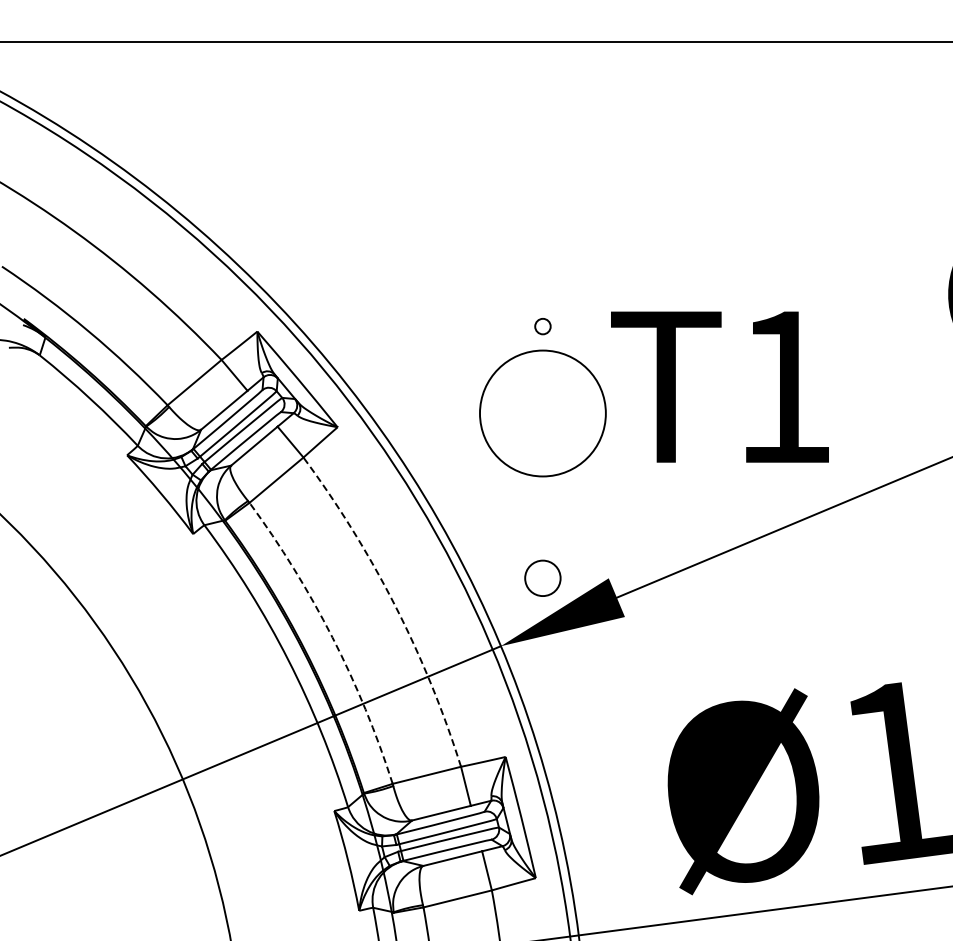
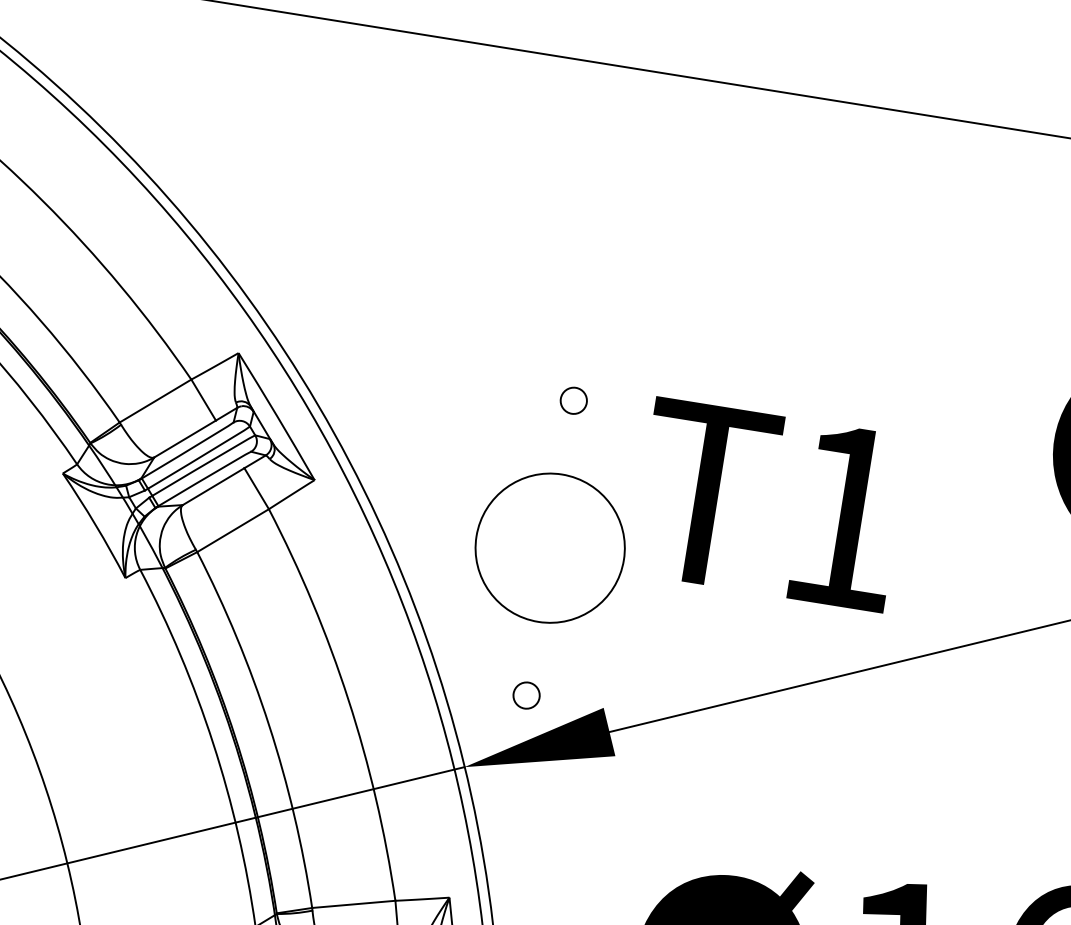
circle: (542, 326) -> (573, 400), size x1.43
circle: (542, 413) -> (549, 548), moved
circle: (542, 578) -> (526, 695), size x0.62
arc: (395, 605) -> (348, 699), dashed -> solid
arc: (332, 637) -> (269, 725), dashed -> solid

